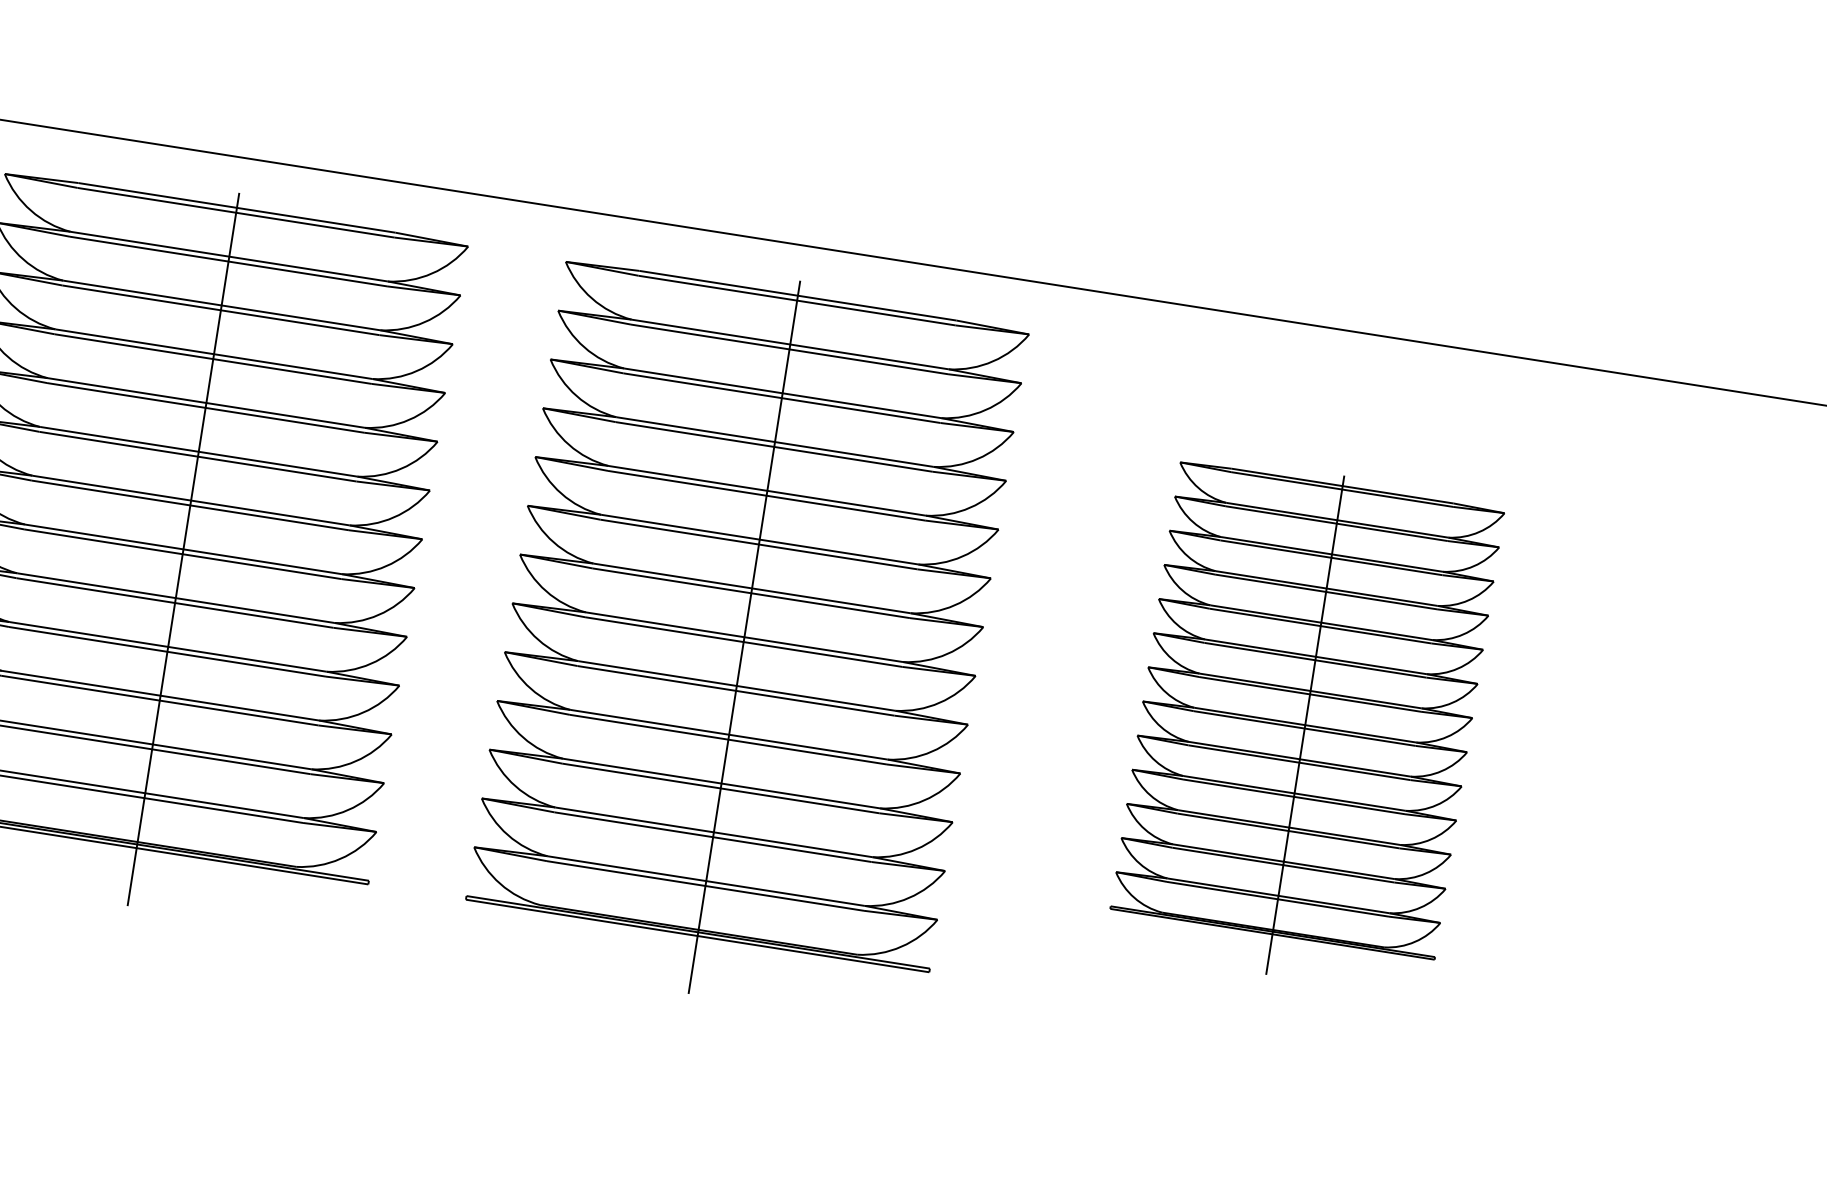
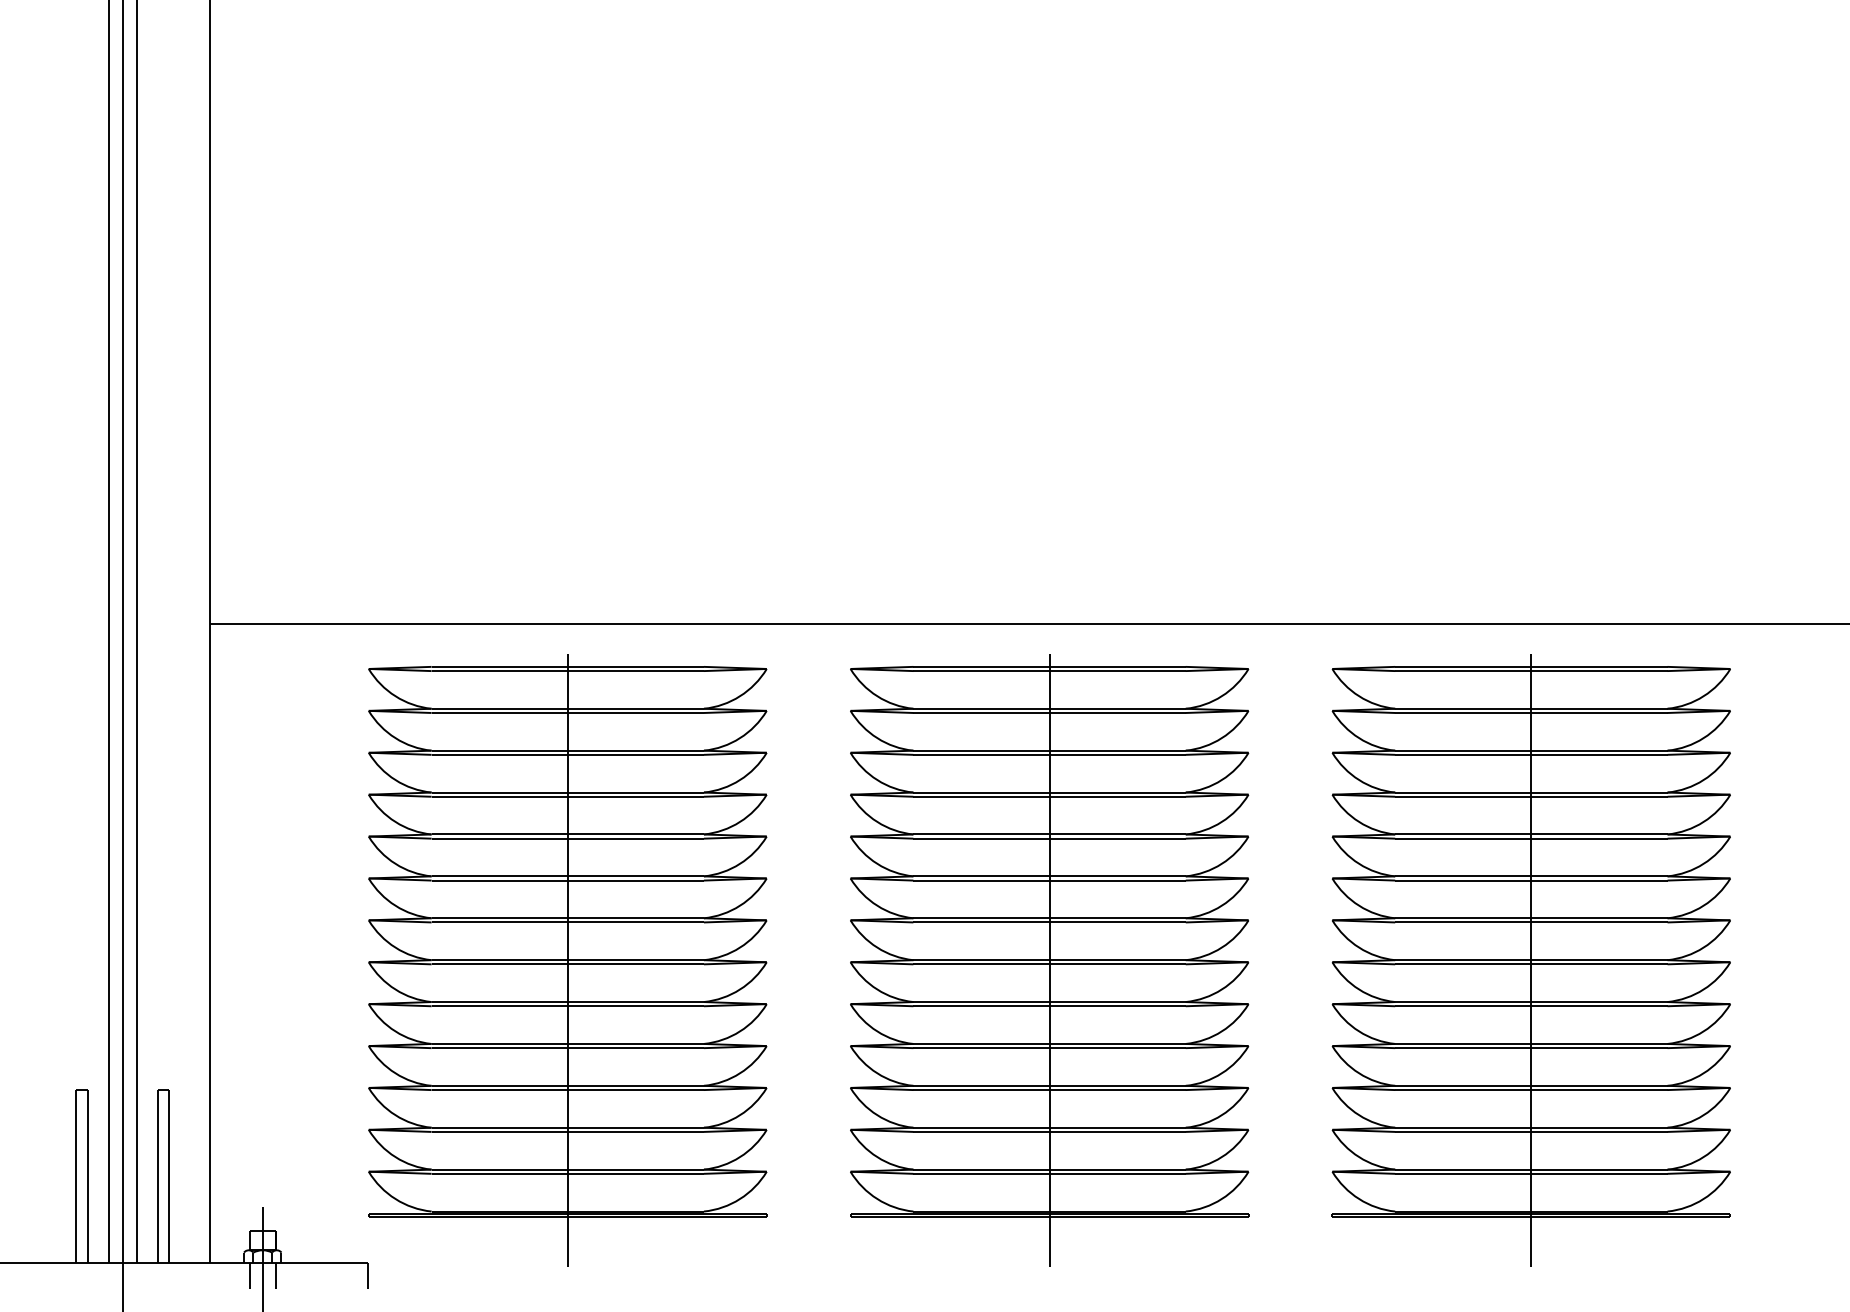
part: (1304, 725) -> (1530, 960), size x1.43

